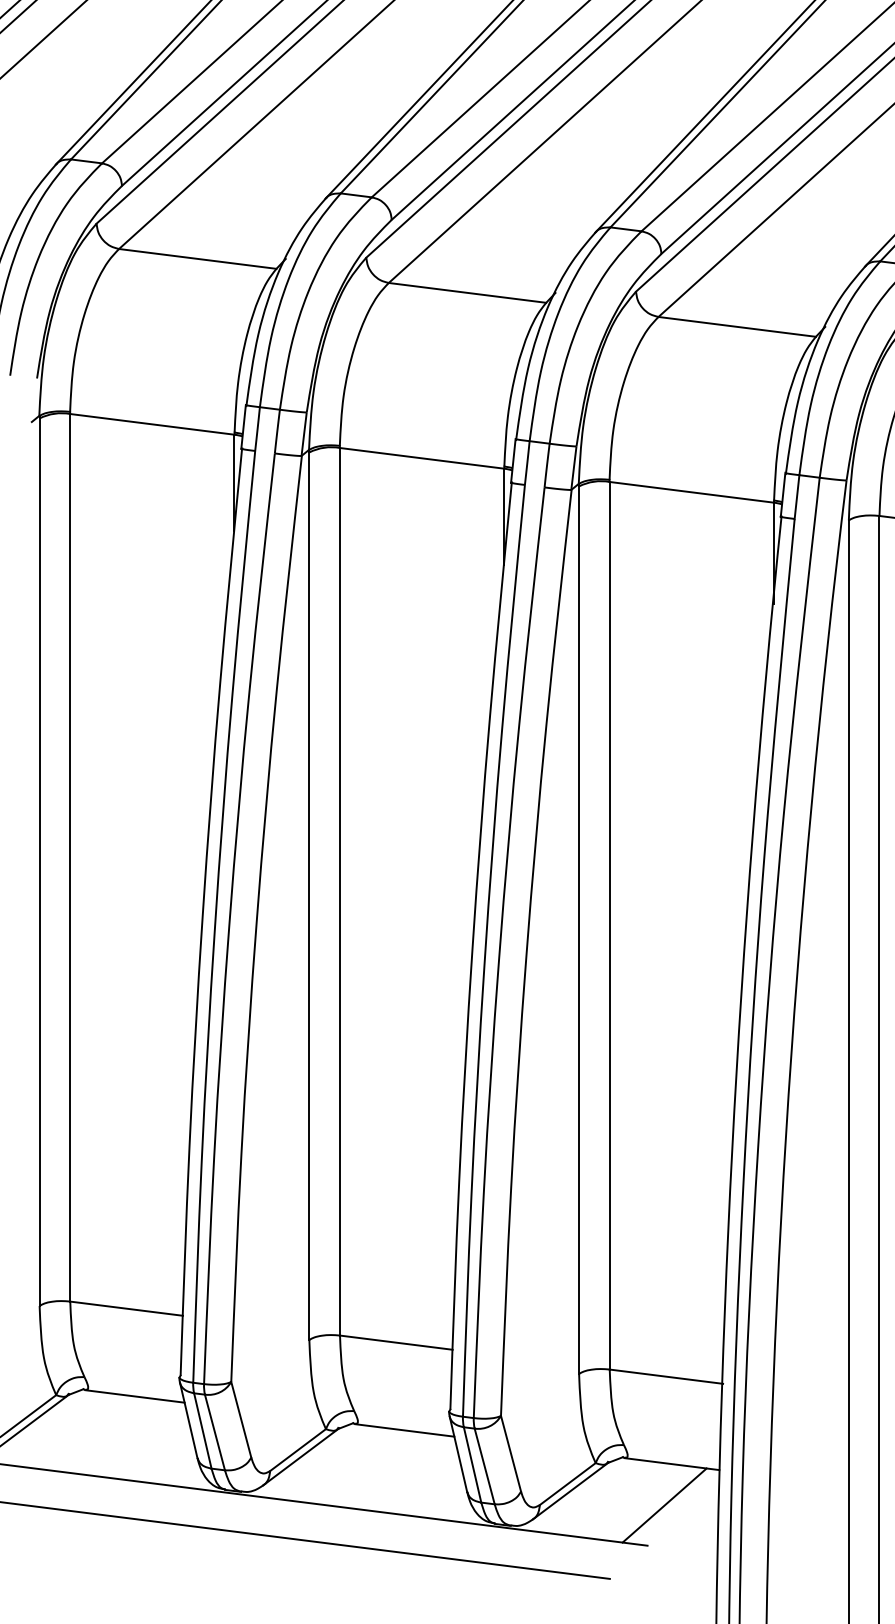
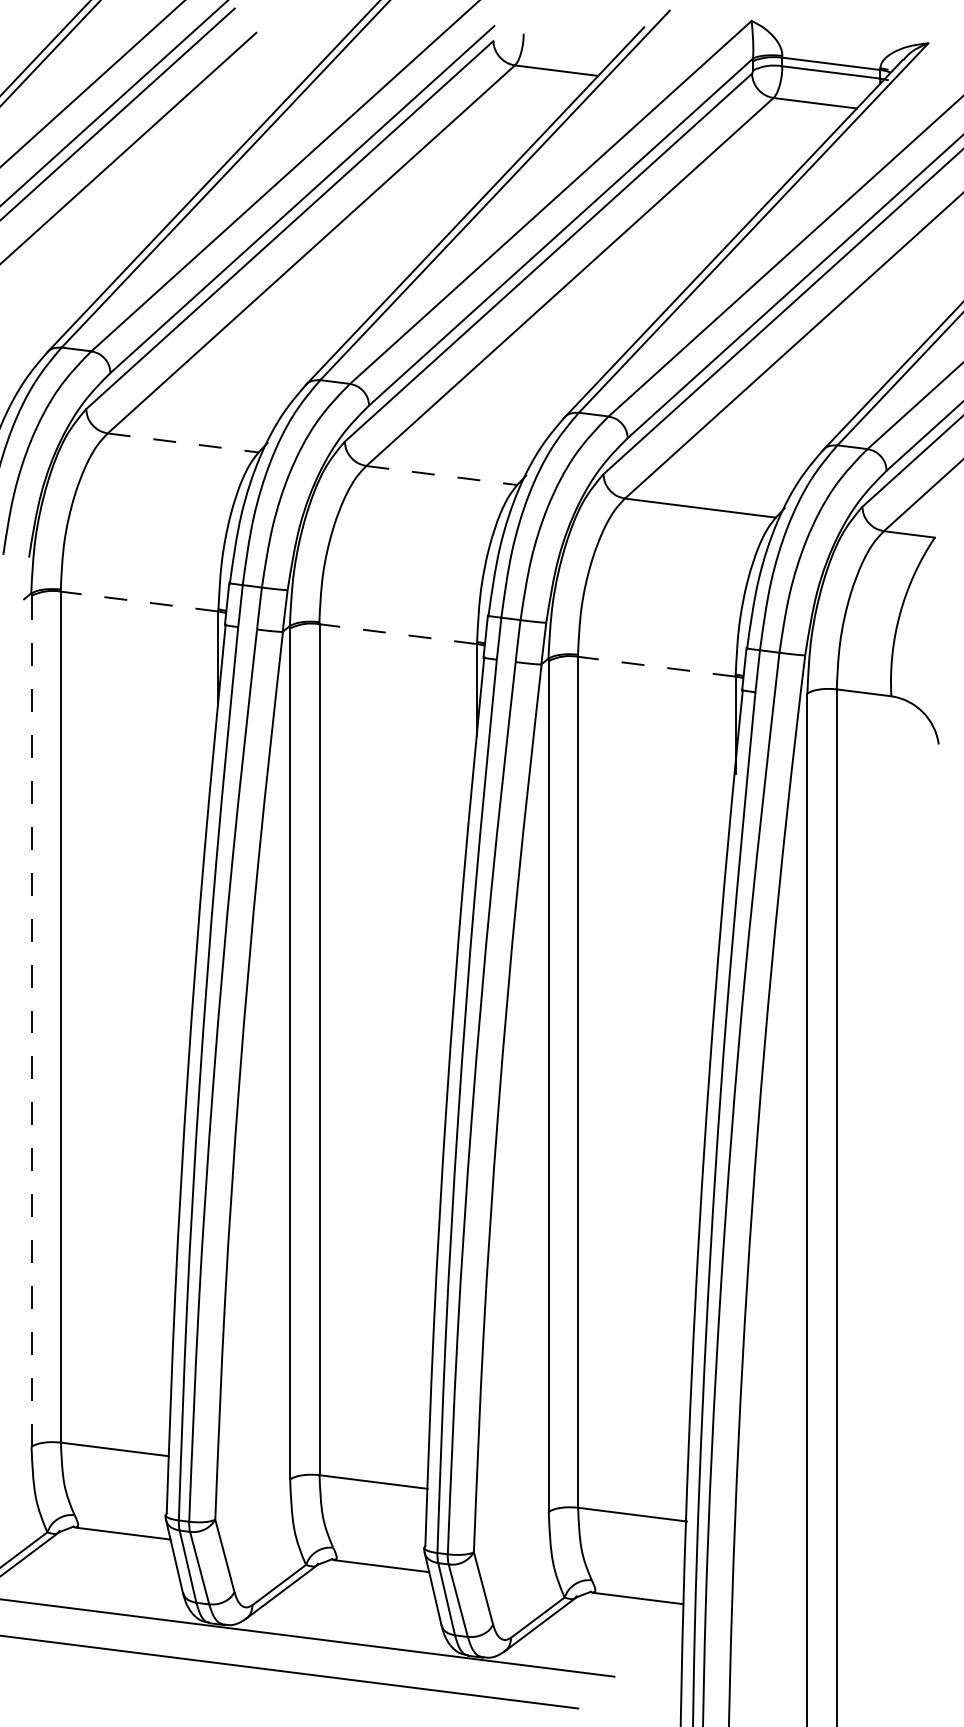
line: (198, 259) -> (183, 443), solid -> dashed
line: (468, 292) -> (442, 475), solid -> dashed
line: (152, 424) -> (139, 601), solid -> dashed
line: (421, 458) -> (397, 634), solid -> dashed
line: (691, 492) -> (656, 666), solid -> dashed
line: (39, 861) -> (31, 1020), solid -> dashed
line: (664, 1504) -> (630, 1637), removed

